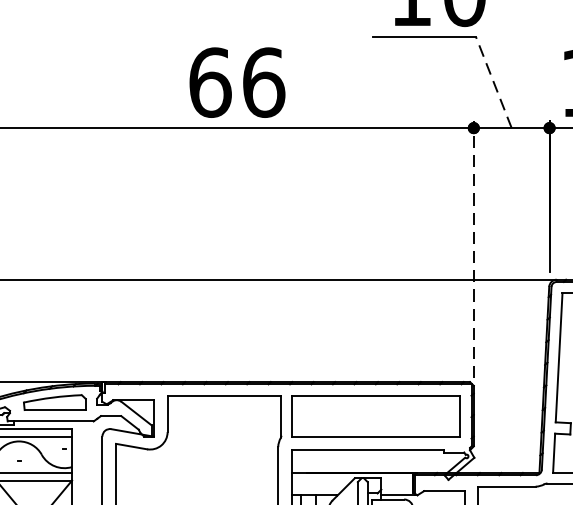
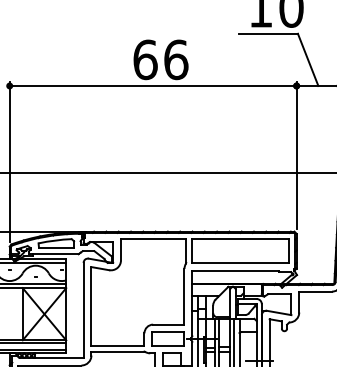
line: (492, 81) -> (307, 59), dashed -> solid
line: (473, 249) -> (296, 155), dashed -> solid

